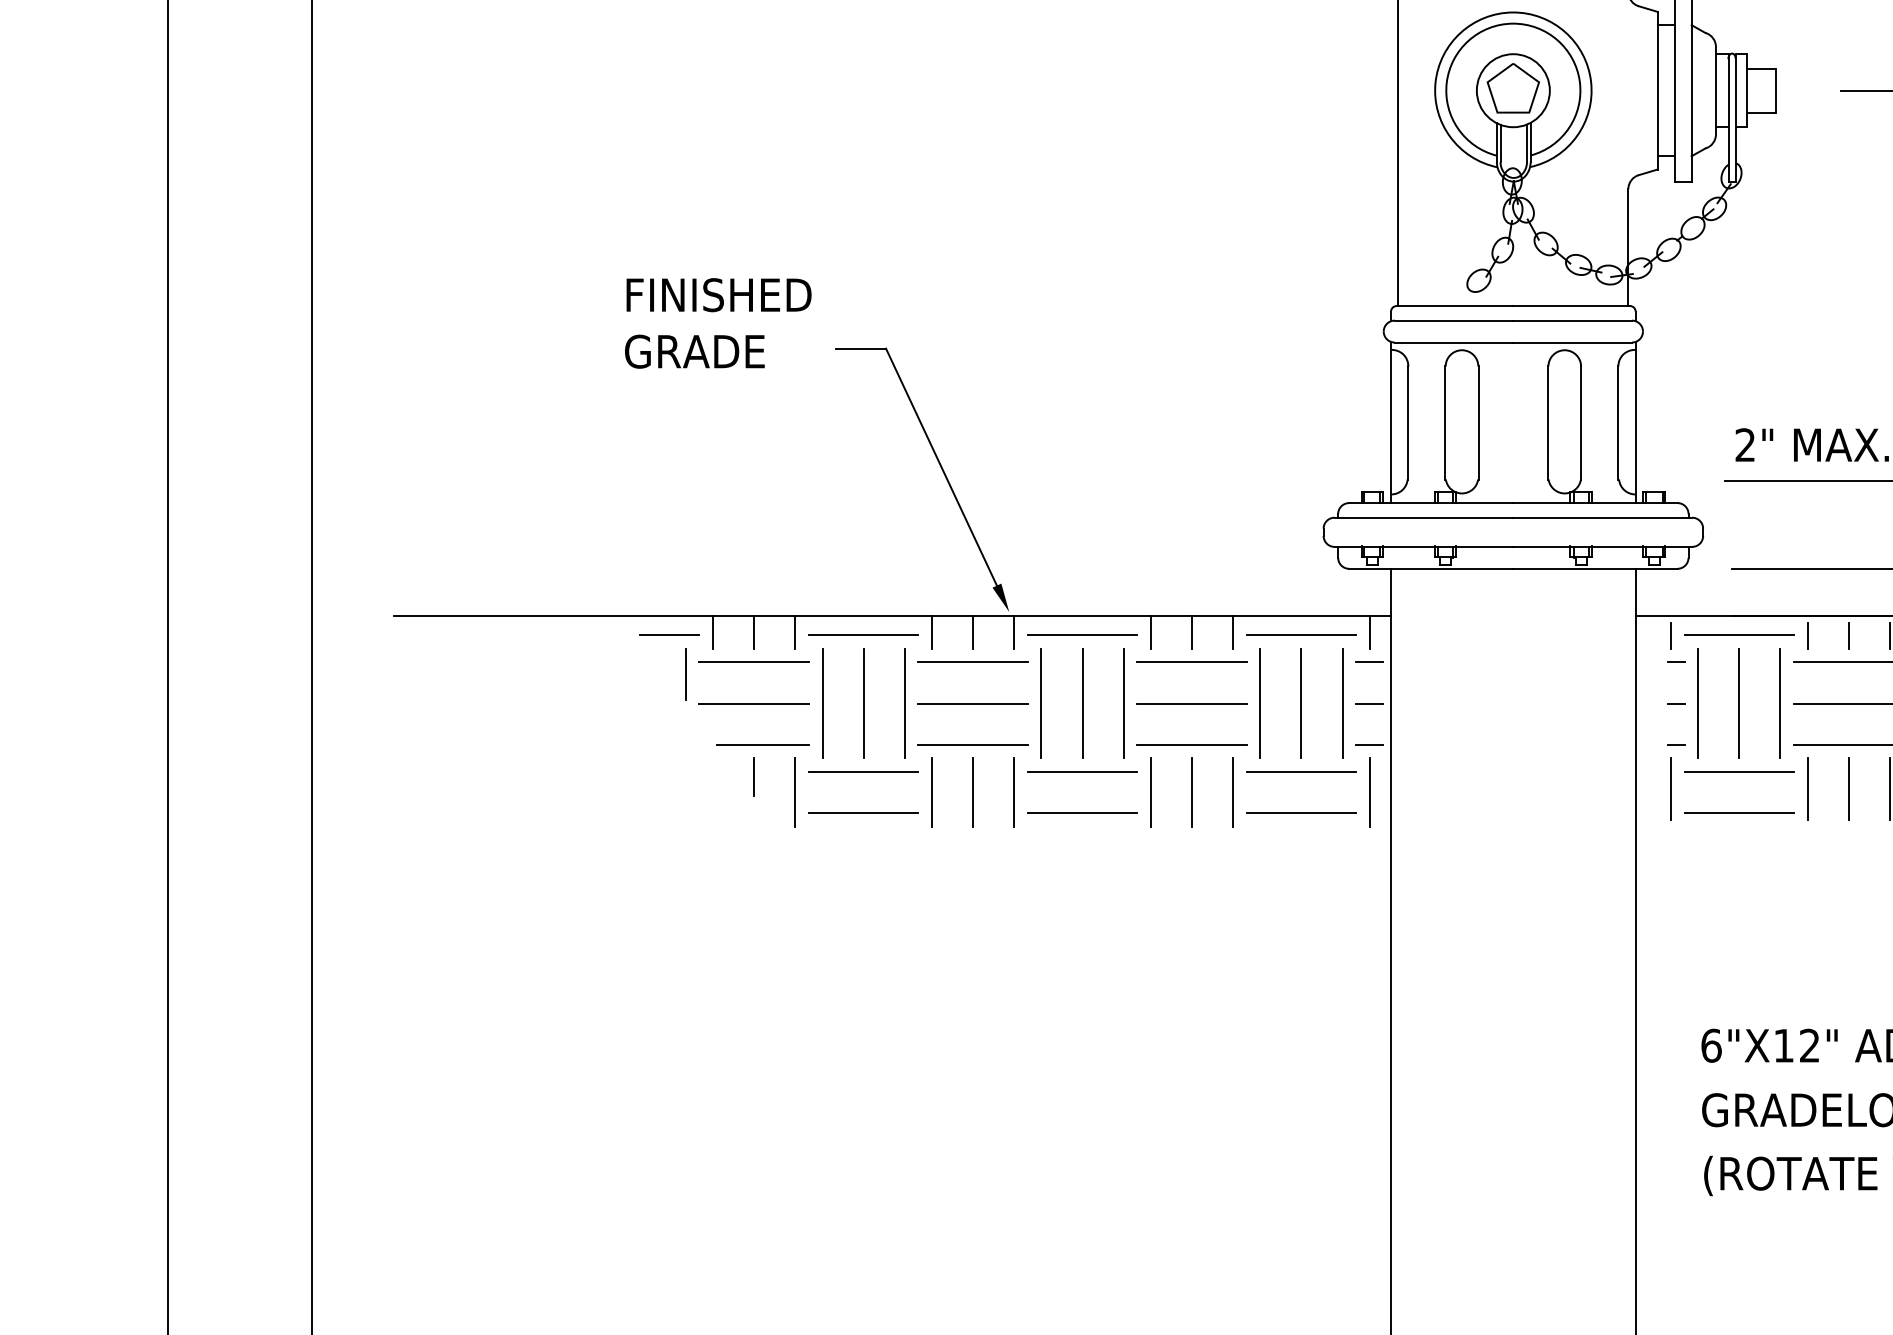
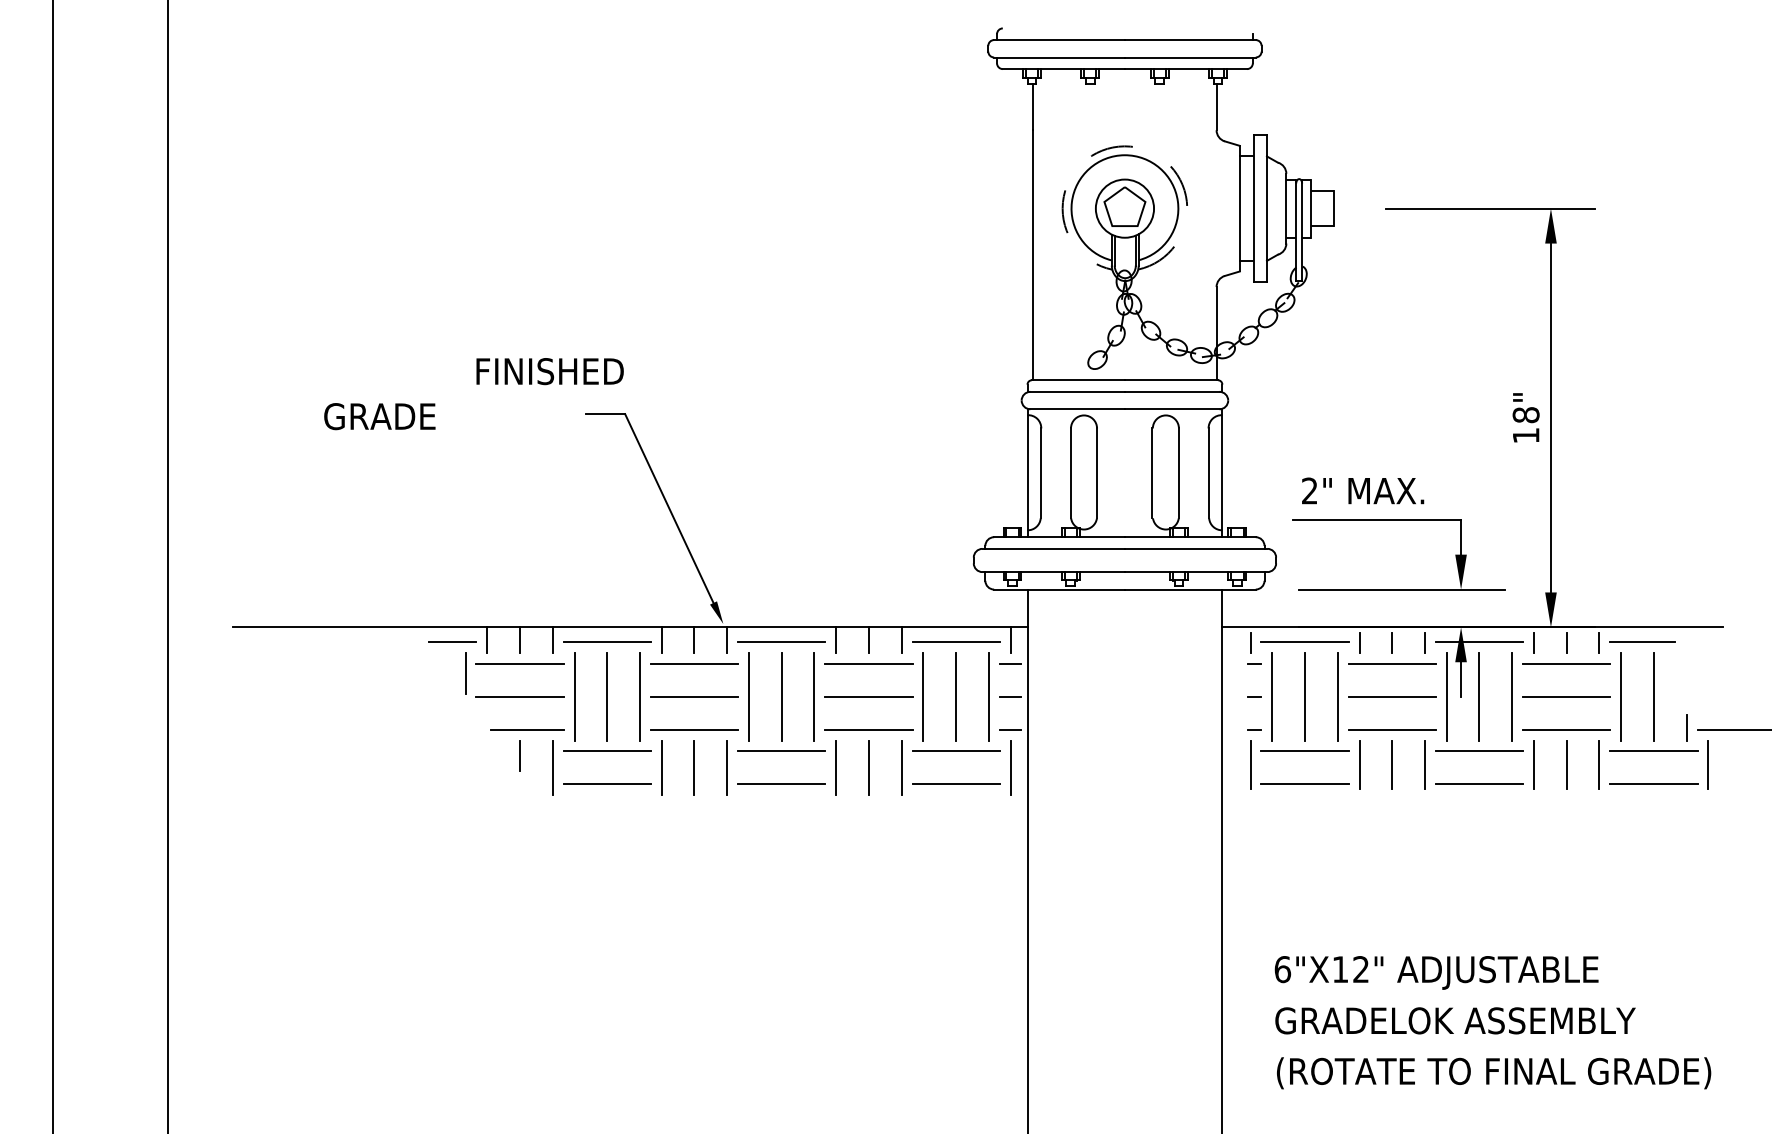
arc: (1512, 12) -> (1124, 146), solid -> dashed
text: (718, 295) -> (549, 371), moved
text: (694, 351) -> (379, 416), moved

